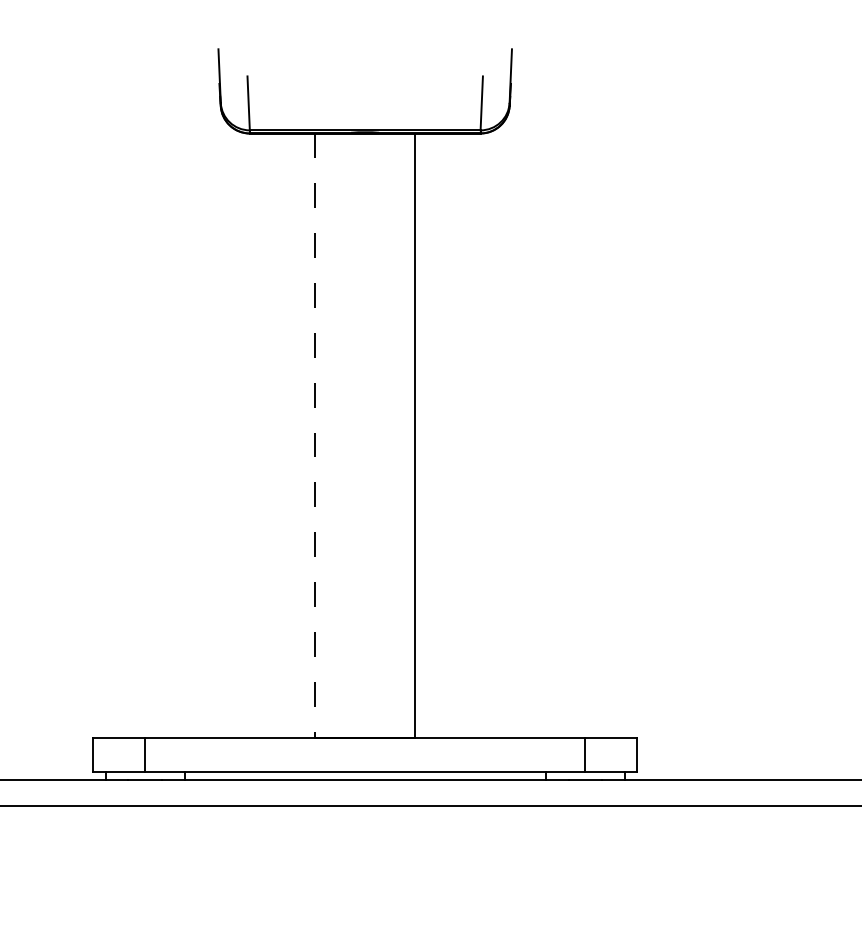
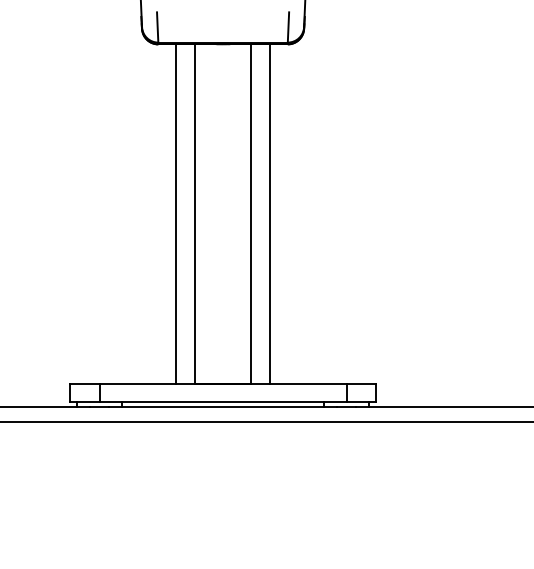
line: (282, 434) -> (176, 213), added
line: (447, 434) -> (269, 213), added
line: (316, 436) -> (195, 214), dashed -> solid

